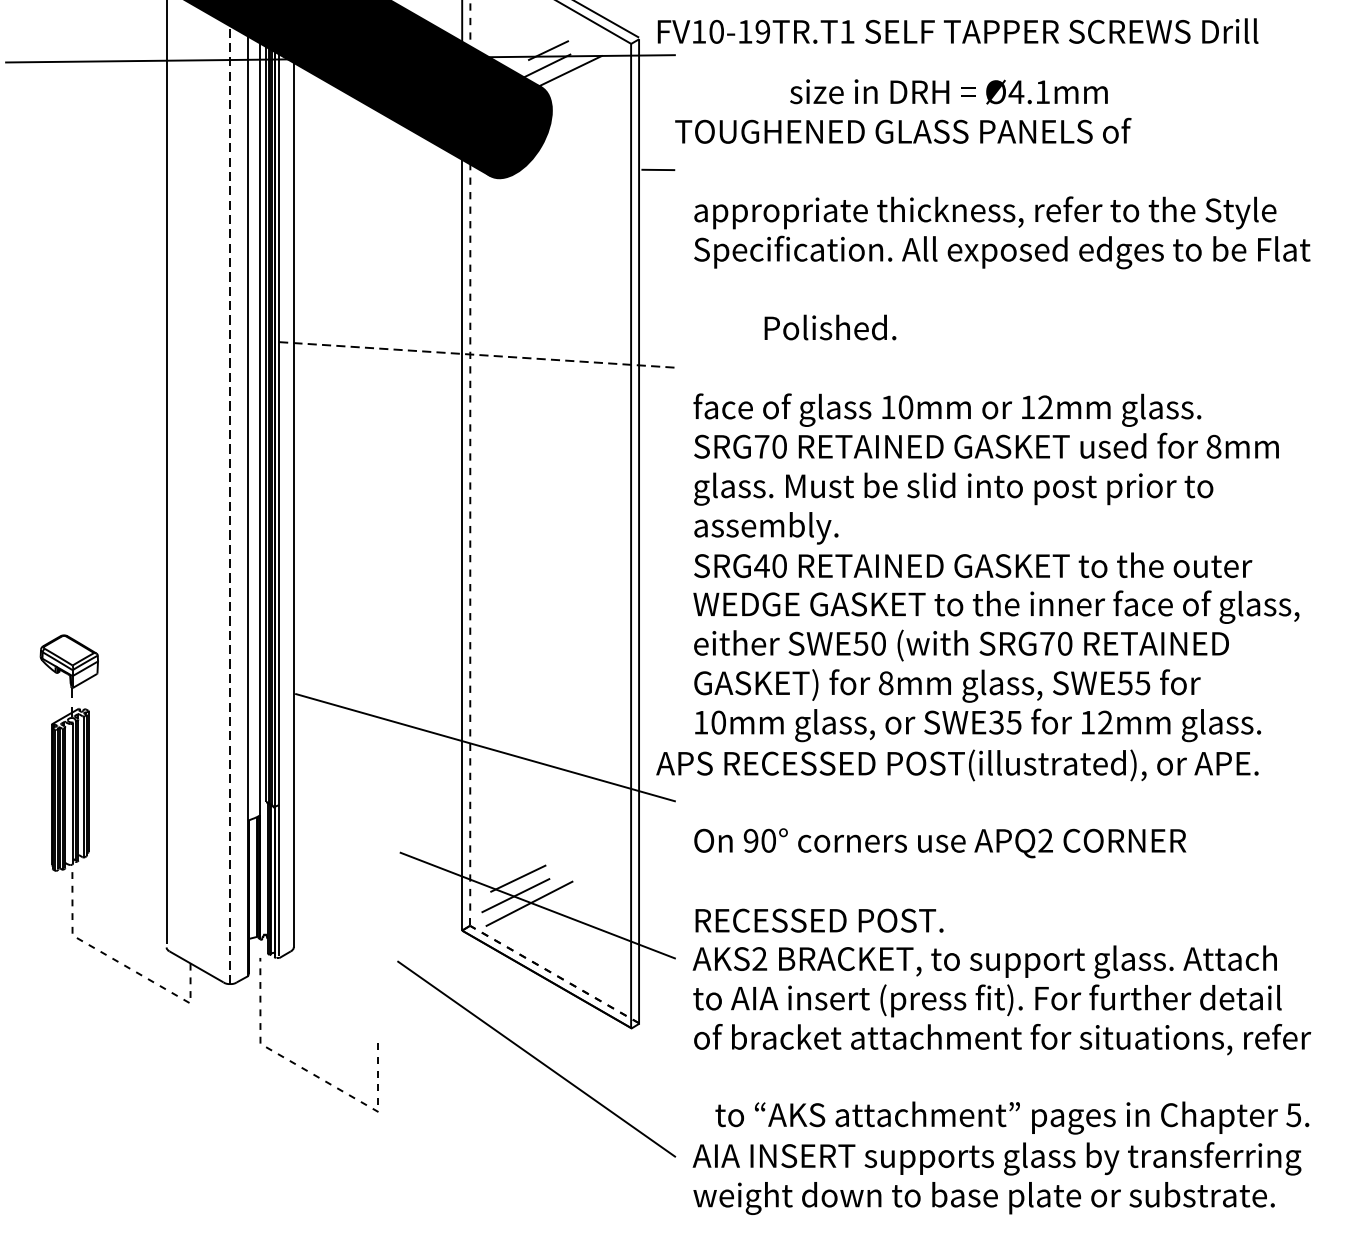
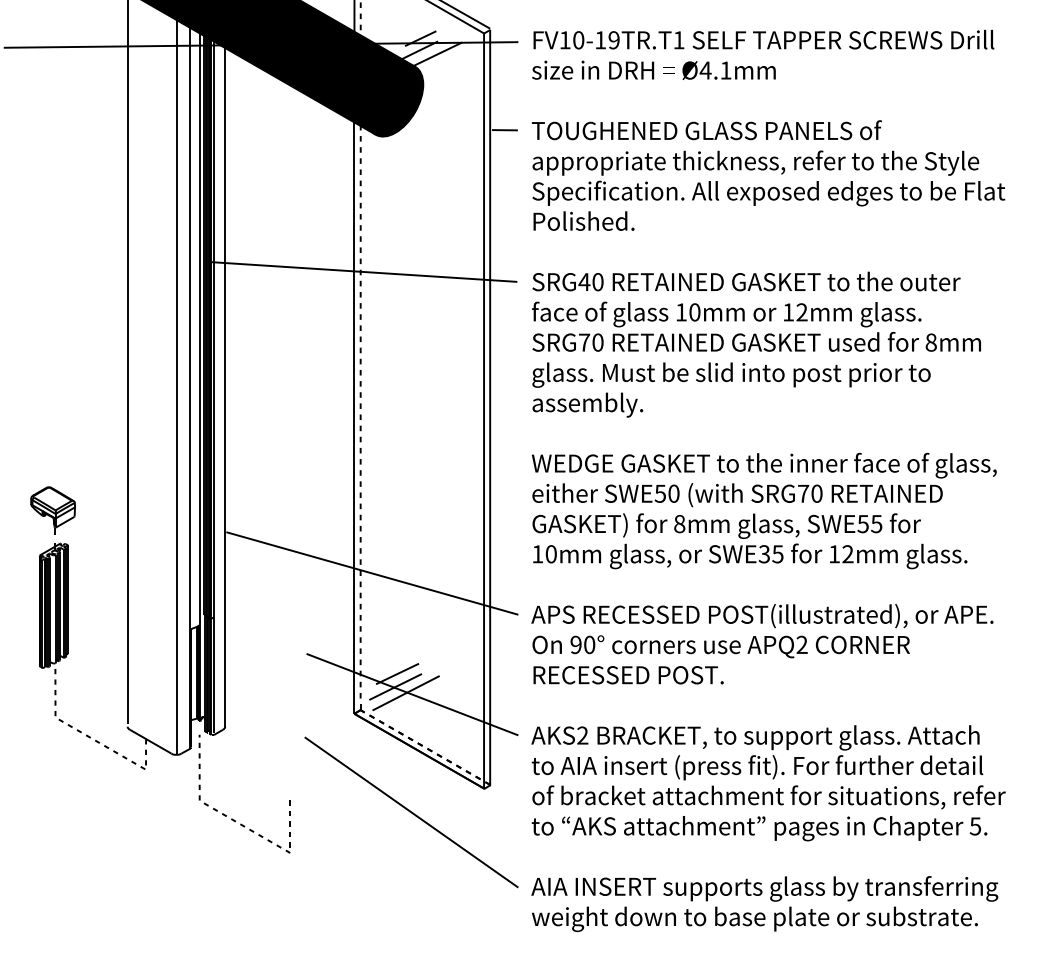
text: (957, 30) -> (763, 39), moved
text: (948, 90) -> (653, 69), moved
text: (902, 131) -> (706, 130), moved
text: (829, 326) -> (583, 220), moved
line: (475, 355) -> (364, 272), dashed -> solid
line: (230, 503) -> (176, 386), dashed -> solid
text: (973, 565) -> (746, 281), moved
text: (957, 765) -> (762, 616), moved
text: (819, 921) -> (628, 675), moved
text: (1012, 1117) -> (759, 828), moved

